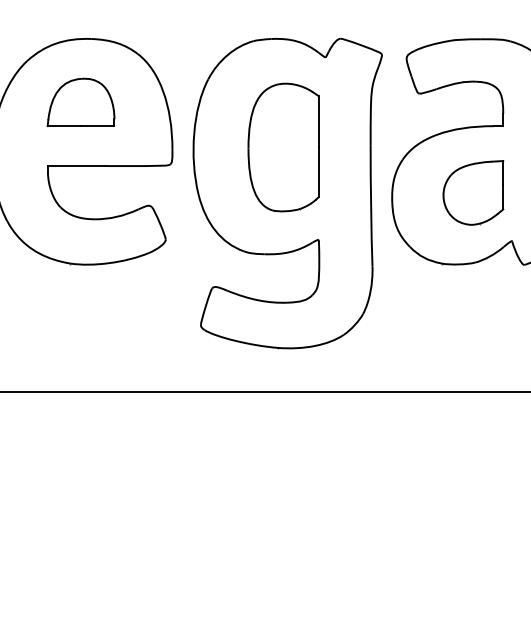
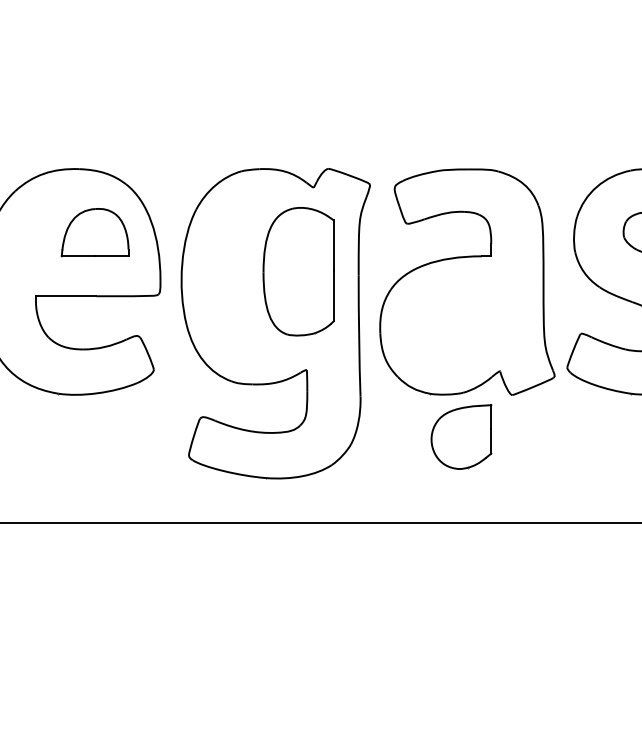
part: (80, 102) -> (94, 232), moved
part: (283, 147) -> (298, 271), moved
part: (473, 192) -> (461, 436), moved

